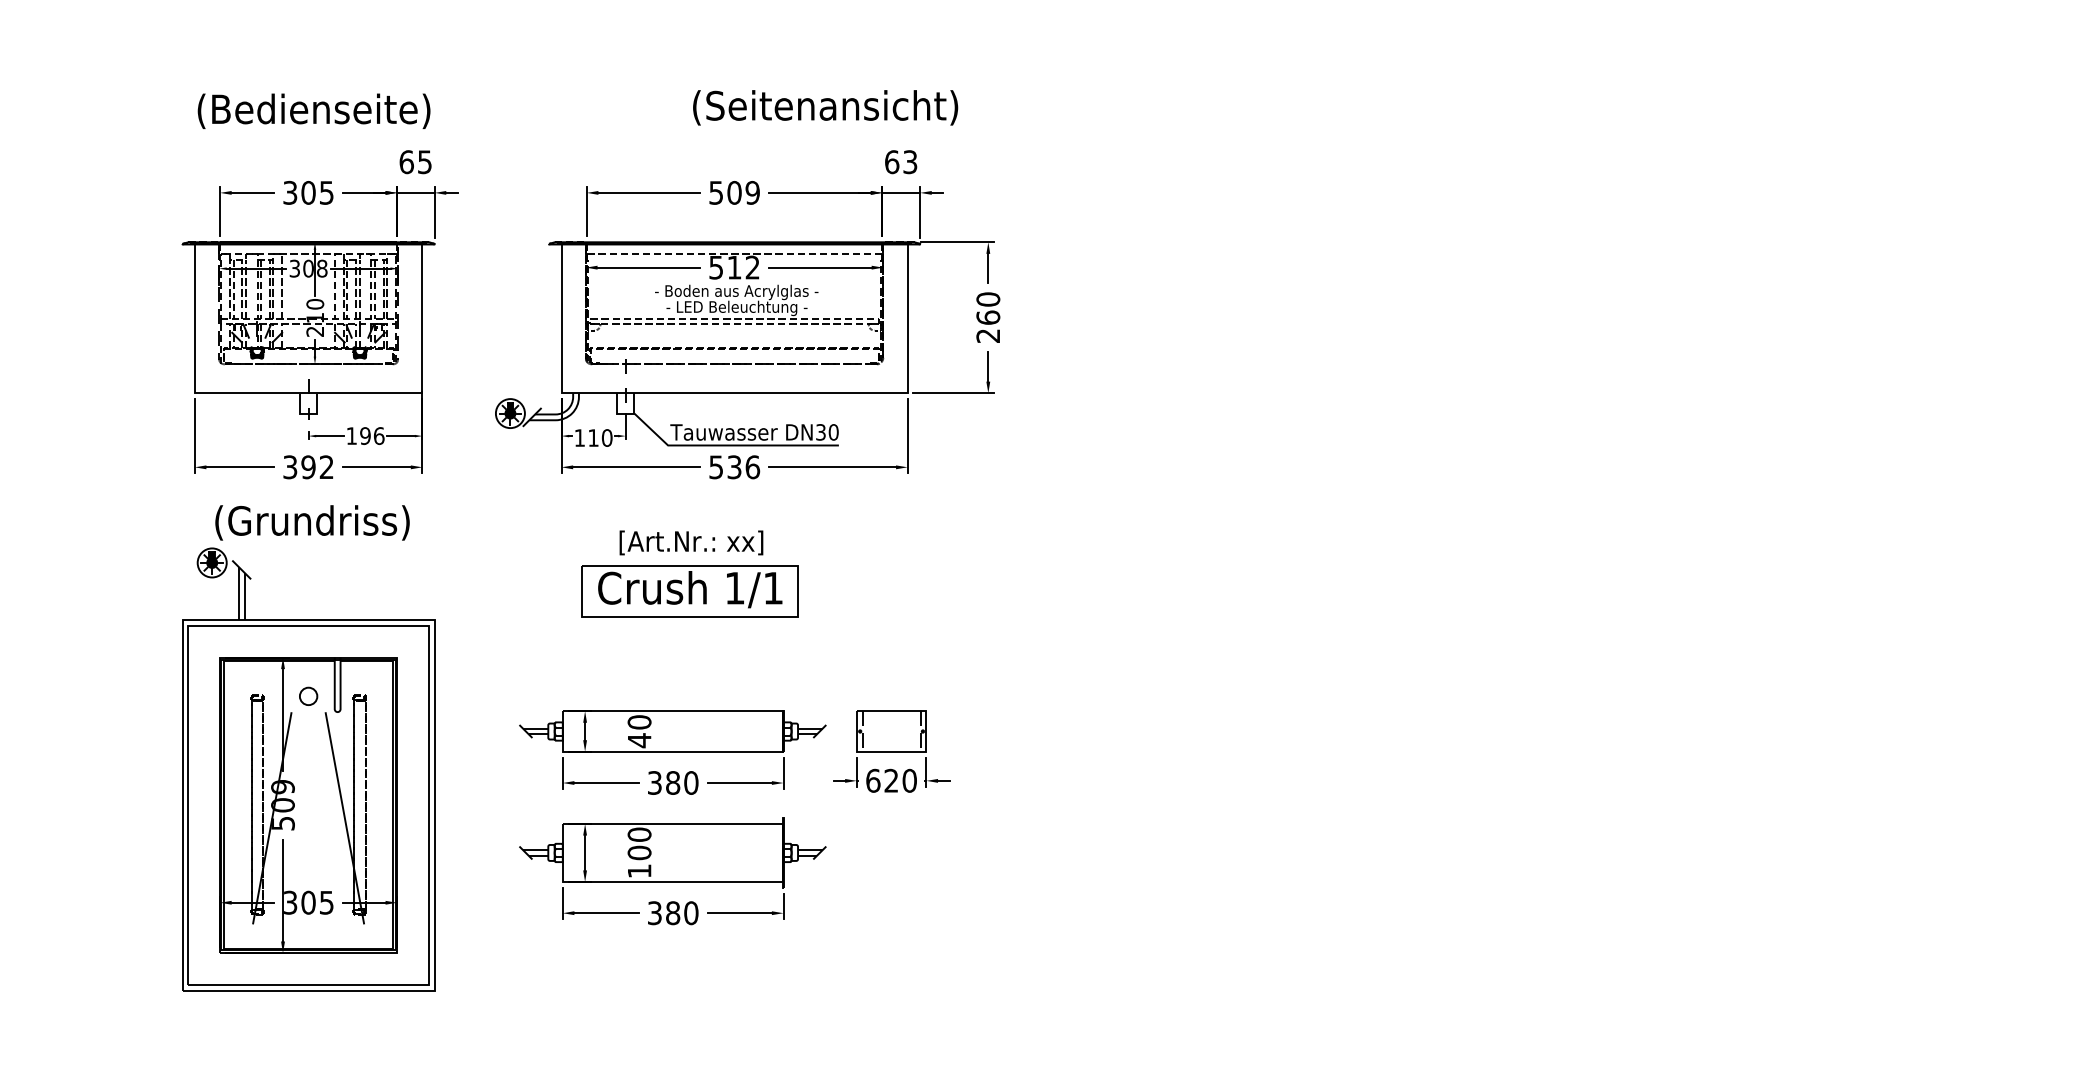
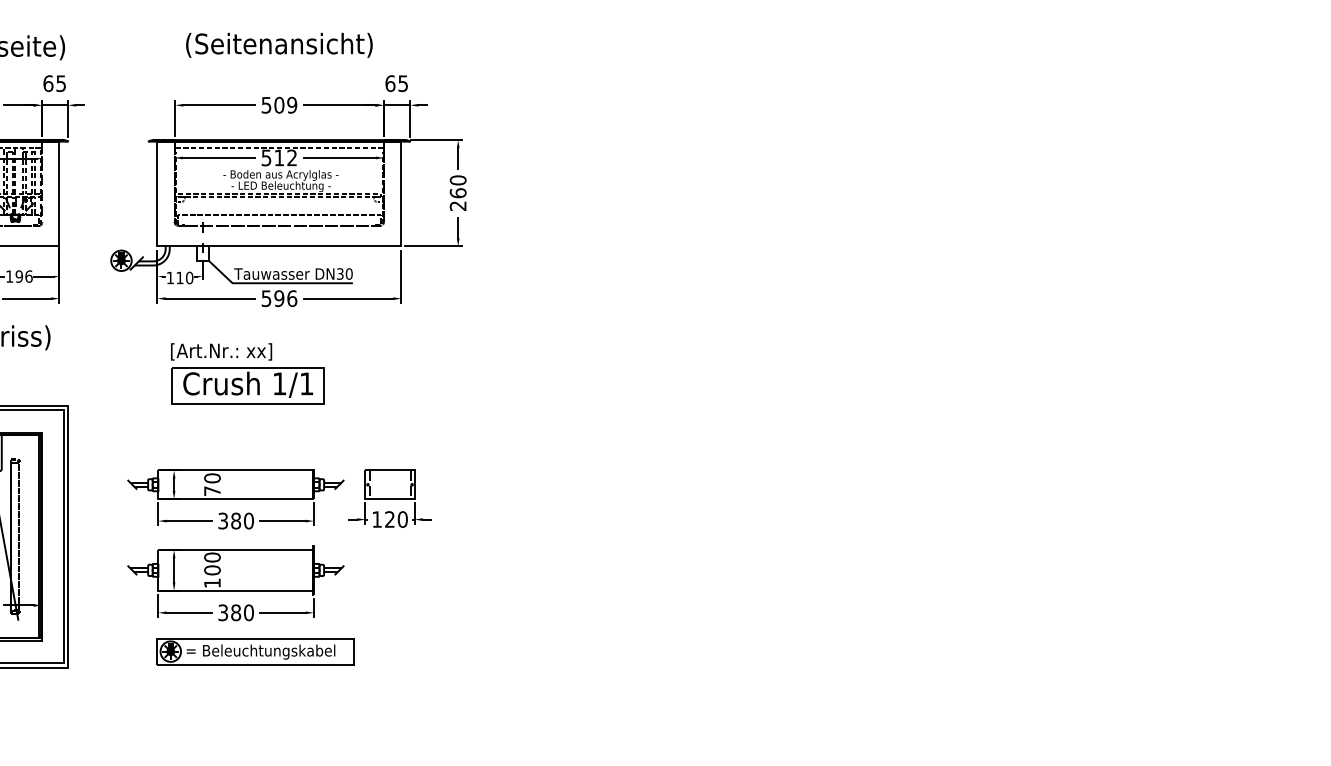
text: (825, 107) -> (279, 45), moved
text: (910, 161) -> (403, 83), 63 -> 65
text: (734, 467) -> (279, 298), 536 -> 596
text: (691, 542) -> (221, 351), moved
text: (639, 740) -> (212, 491), 40 -> 70
text: (873, 780) -> (377, 519), 620 -> 120
part: (700, 968) -> (255, 651), added

